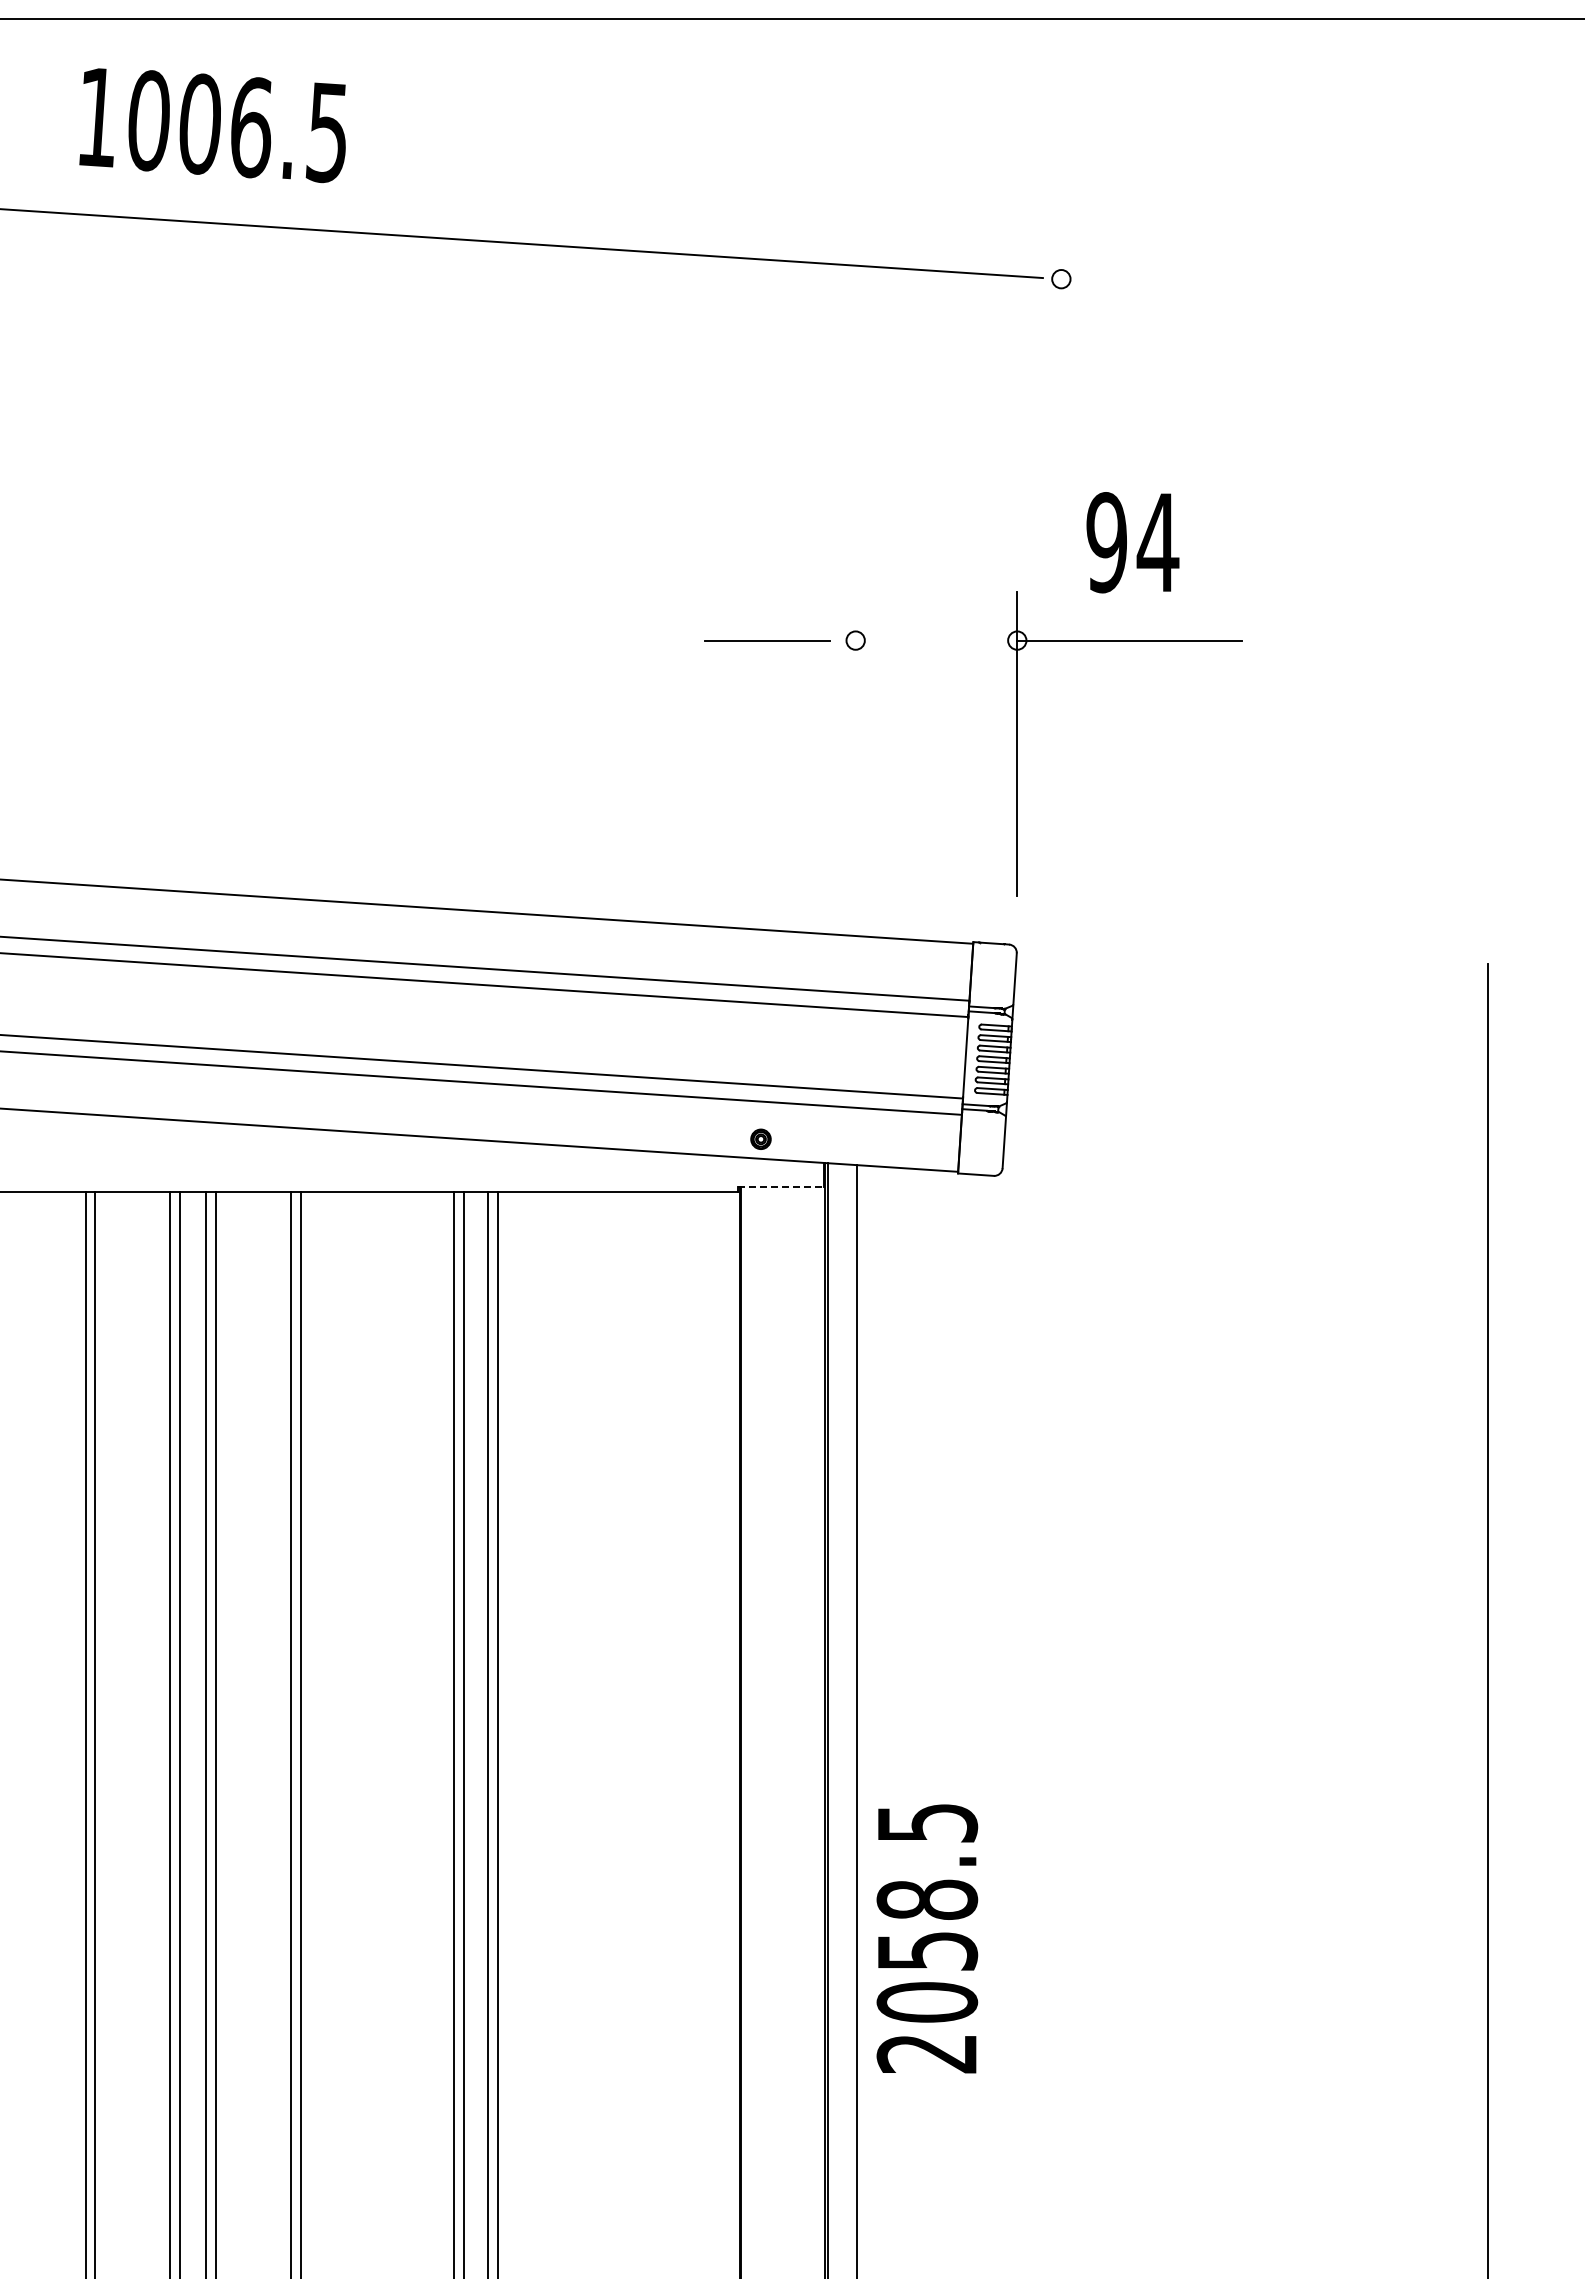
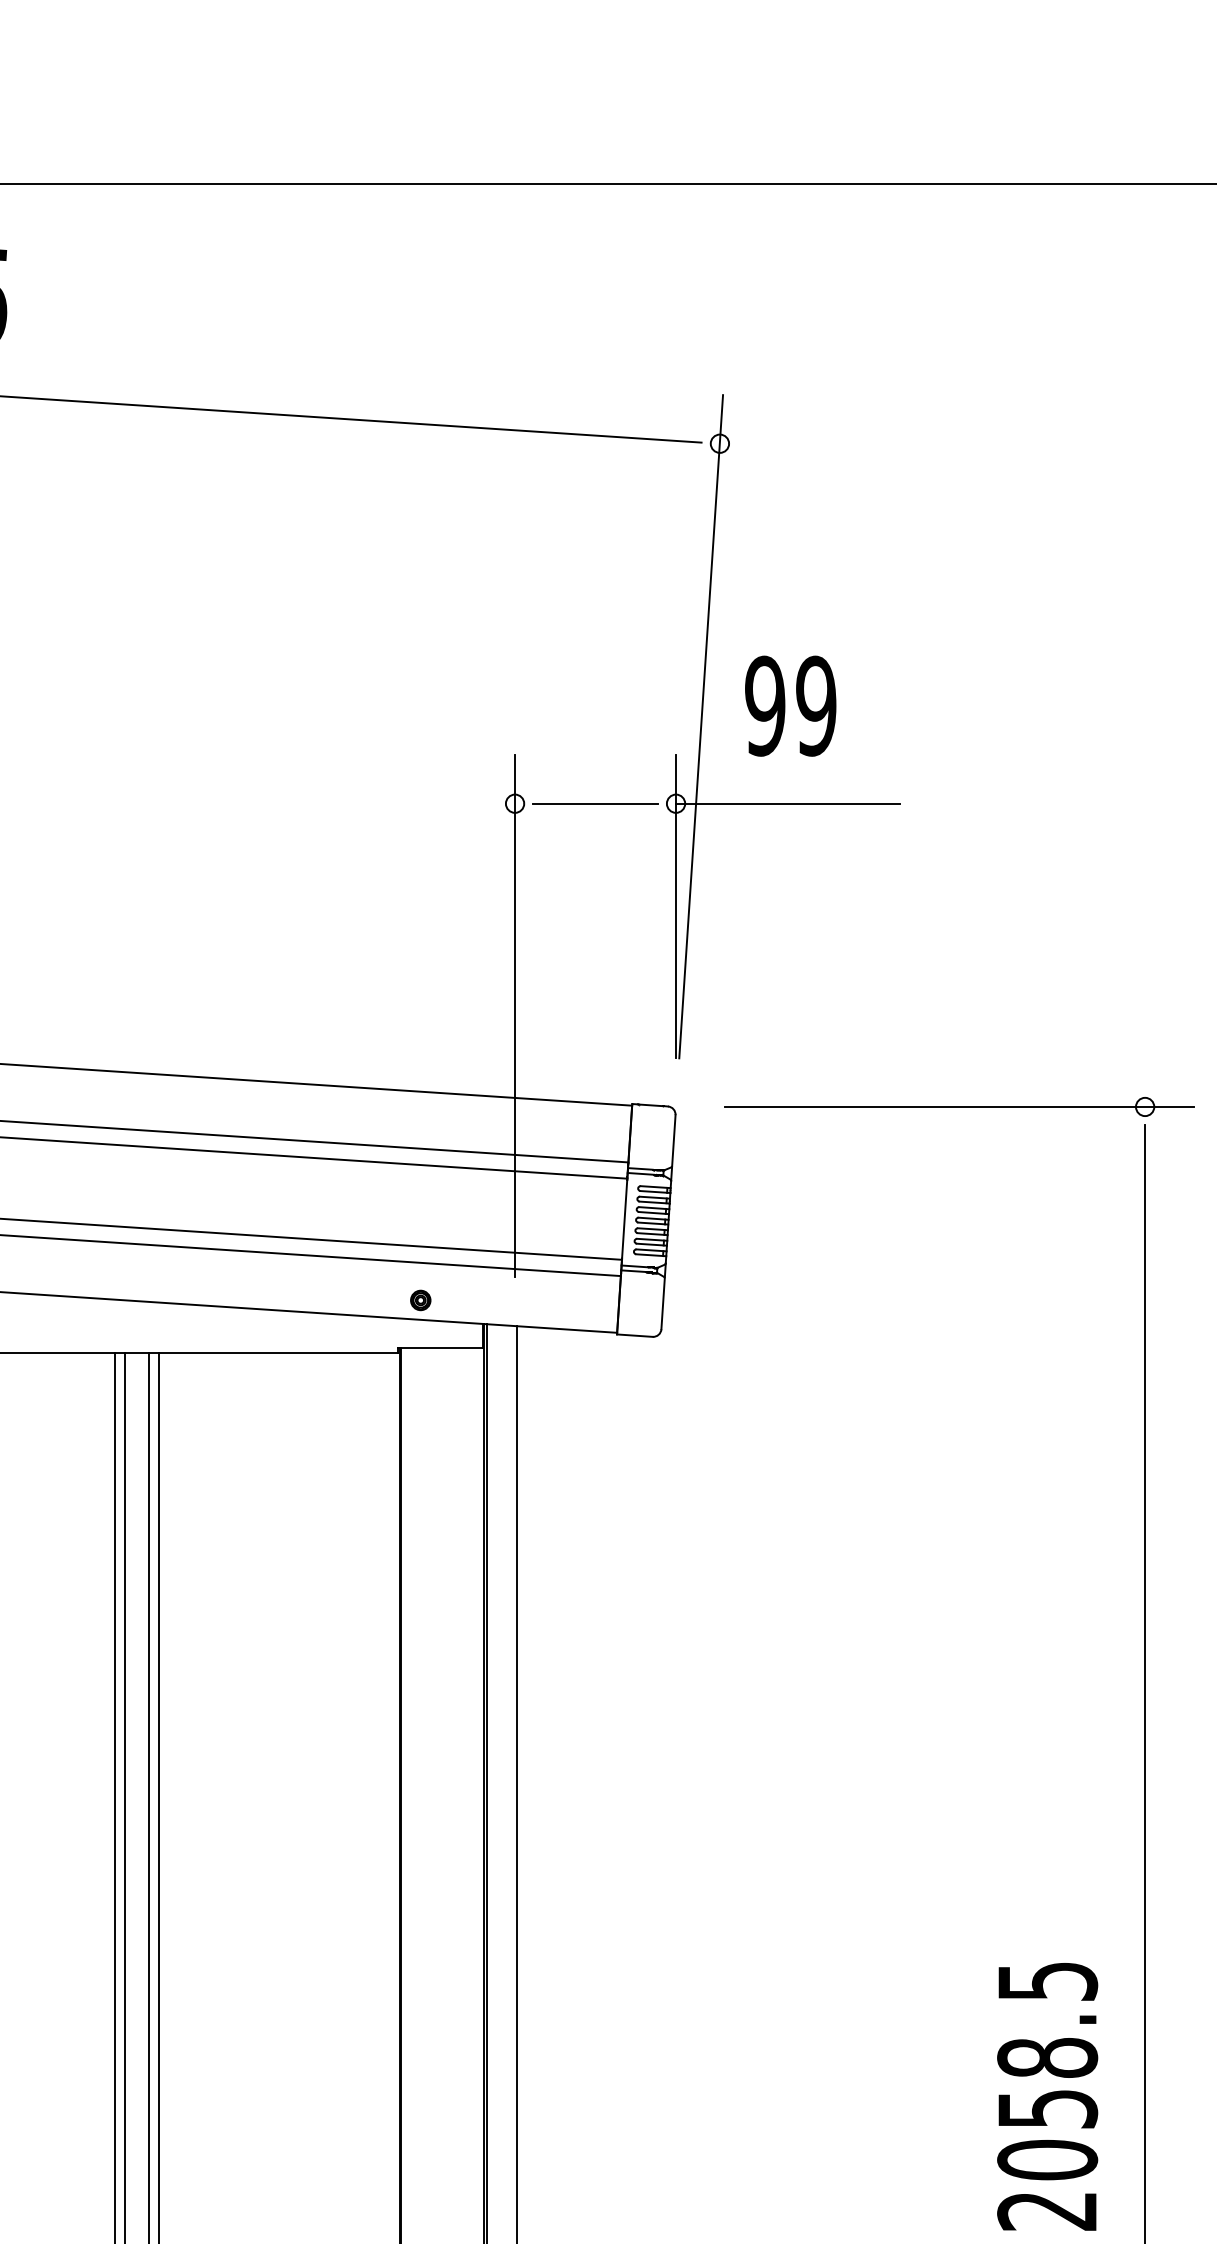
text: (1157, 542) -> (815, 706), 94 -> 99
line: (1042, 563) -> (701, 726), added
line: (767, 640) -> (595, 803), moved
line: (855, 853) -> (514, 1015), added
part: (1301, 945) -> (959, 1107), added
line: (780, 1187) -> (440, 1348), dashed -> solid
text: (927, 1938) -> (1047, 2096), moved

